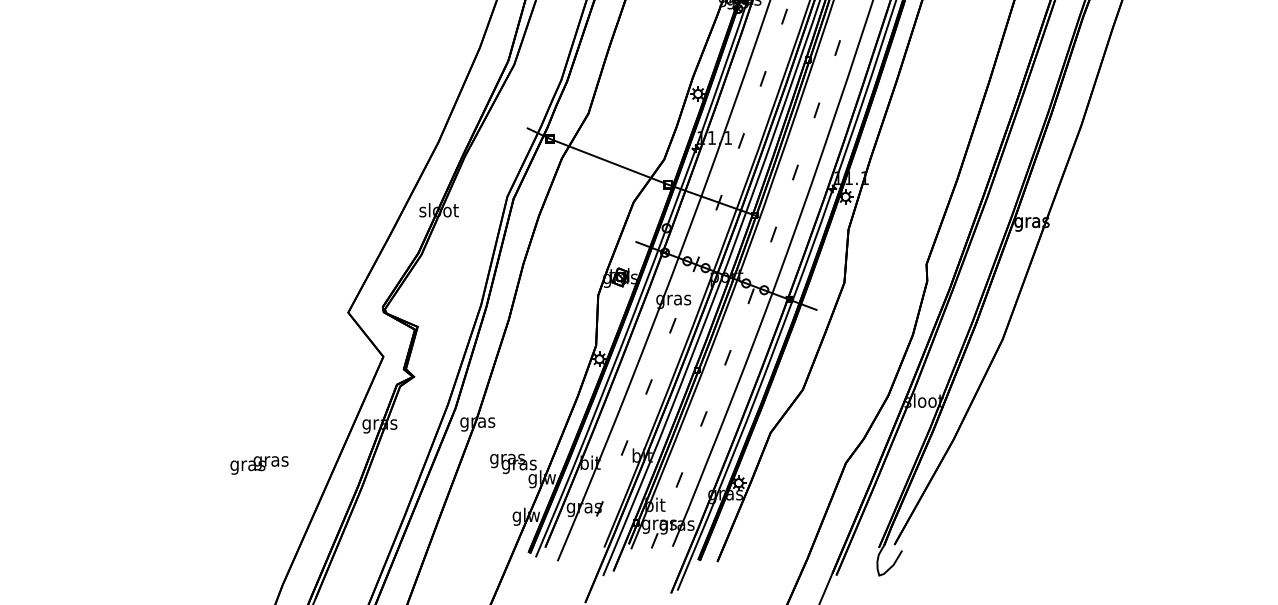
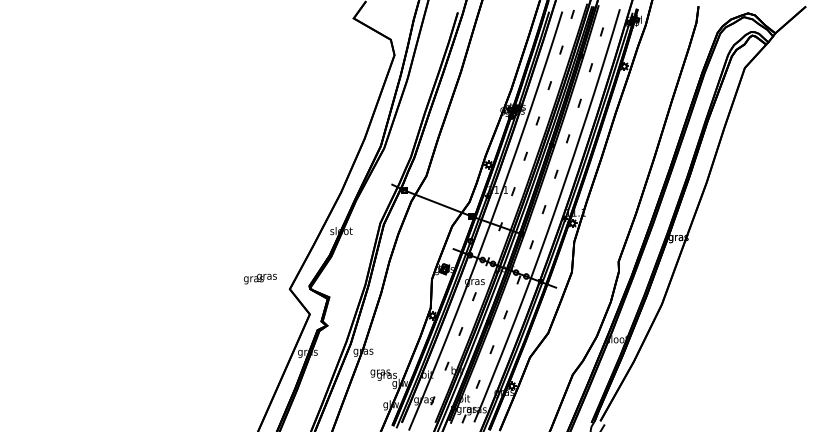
text: (259, 464) -> (260, 278), moved

